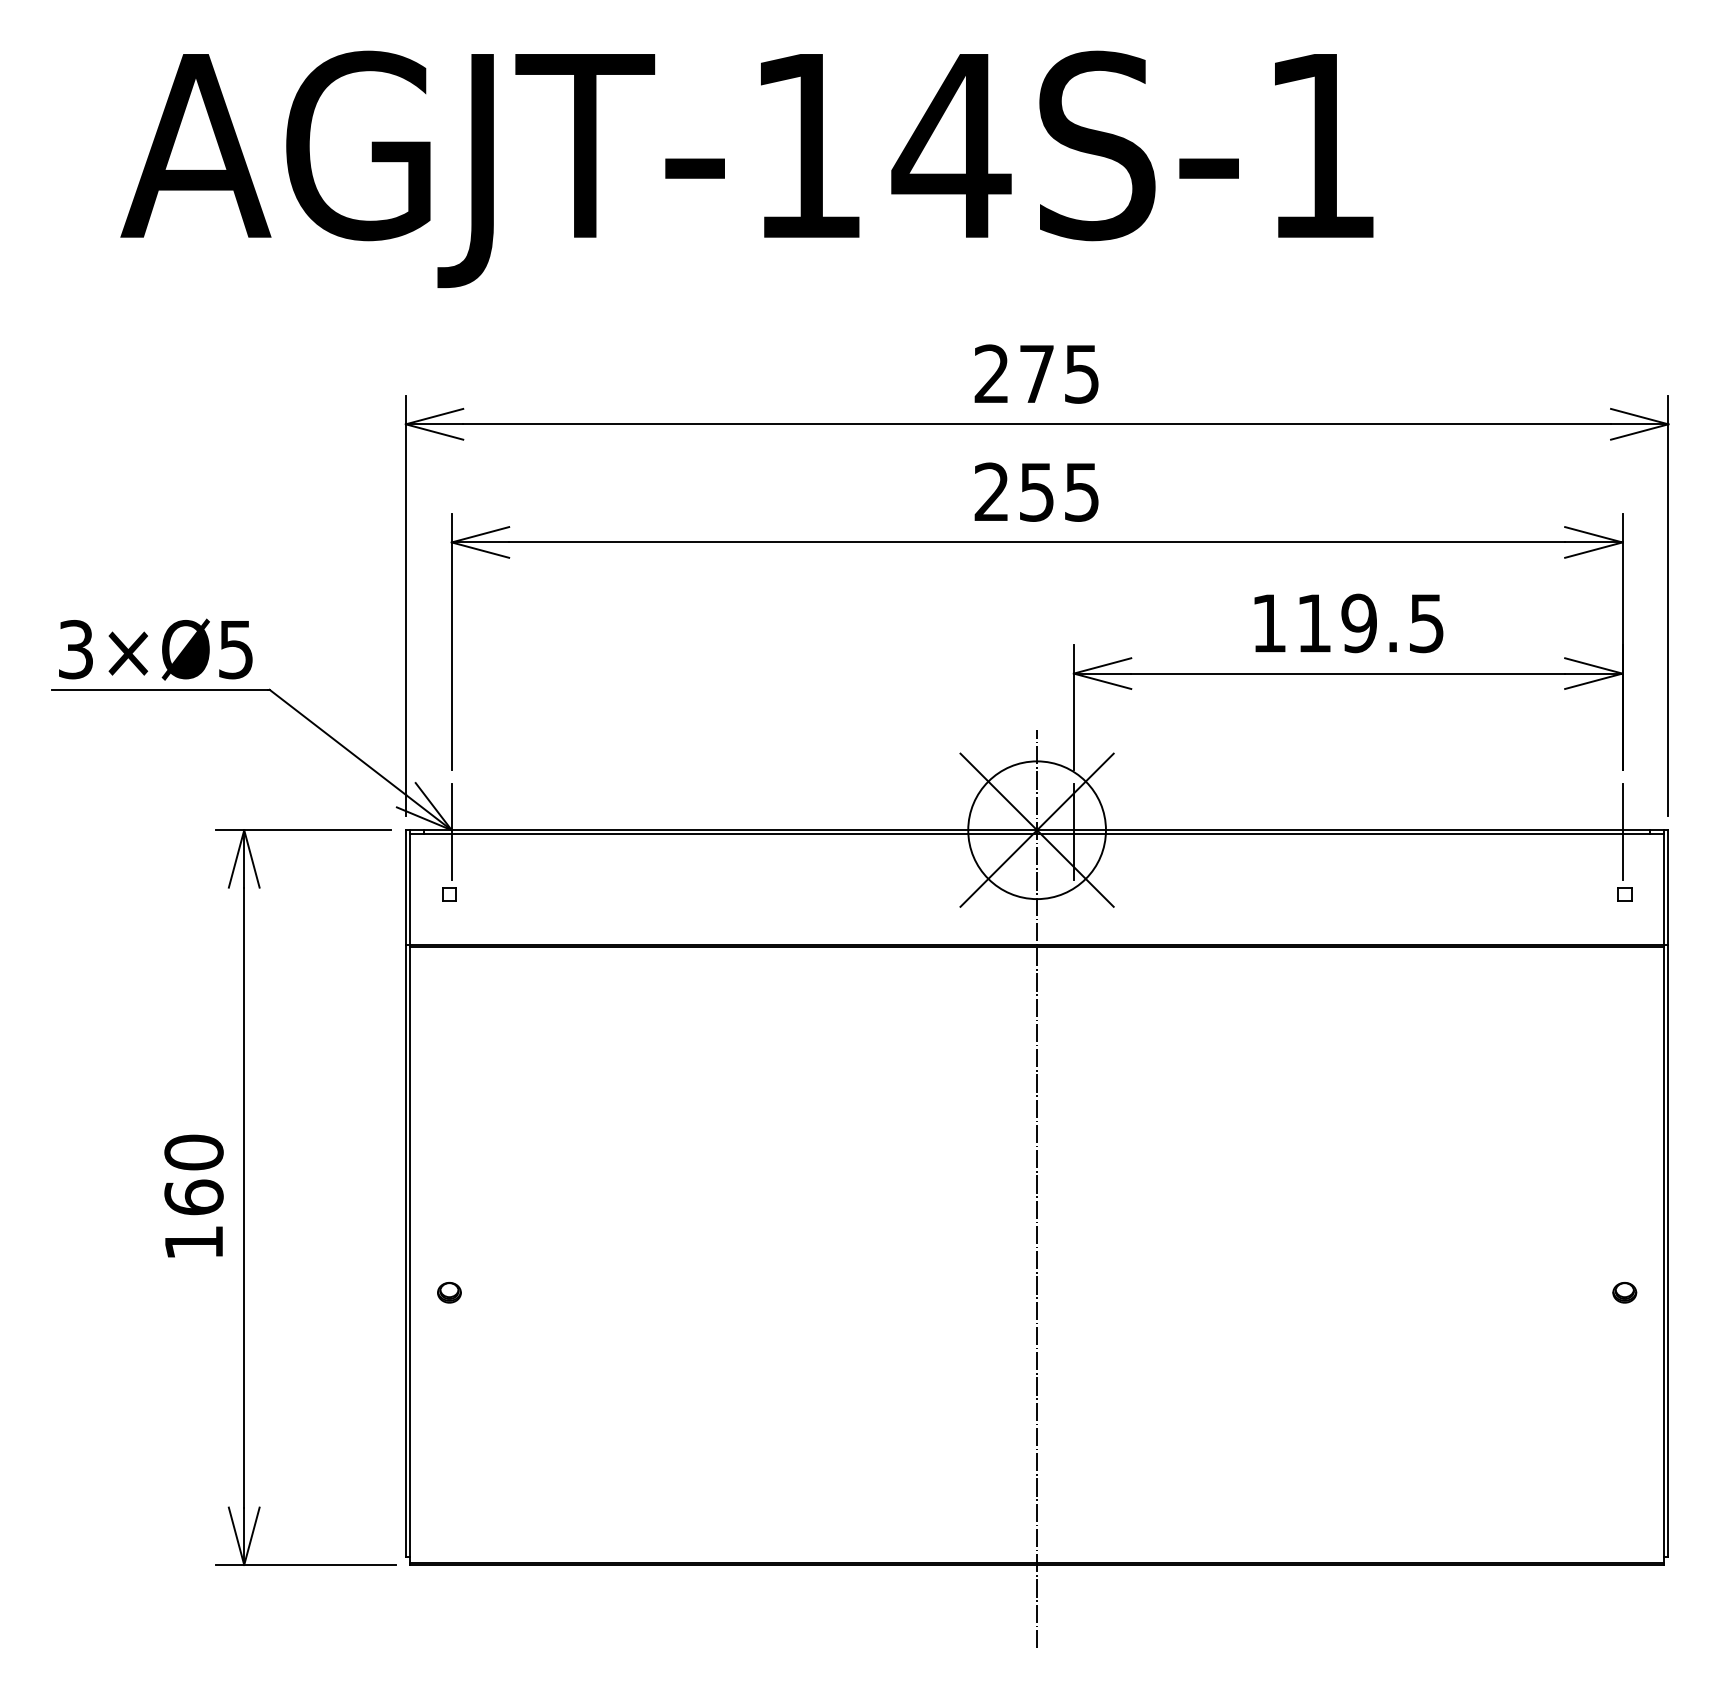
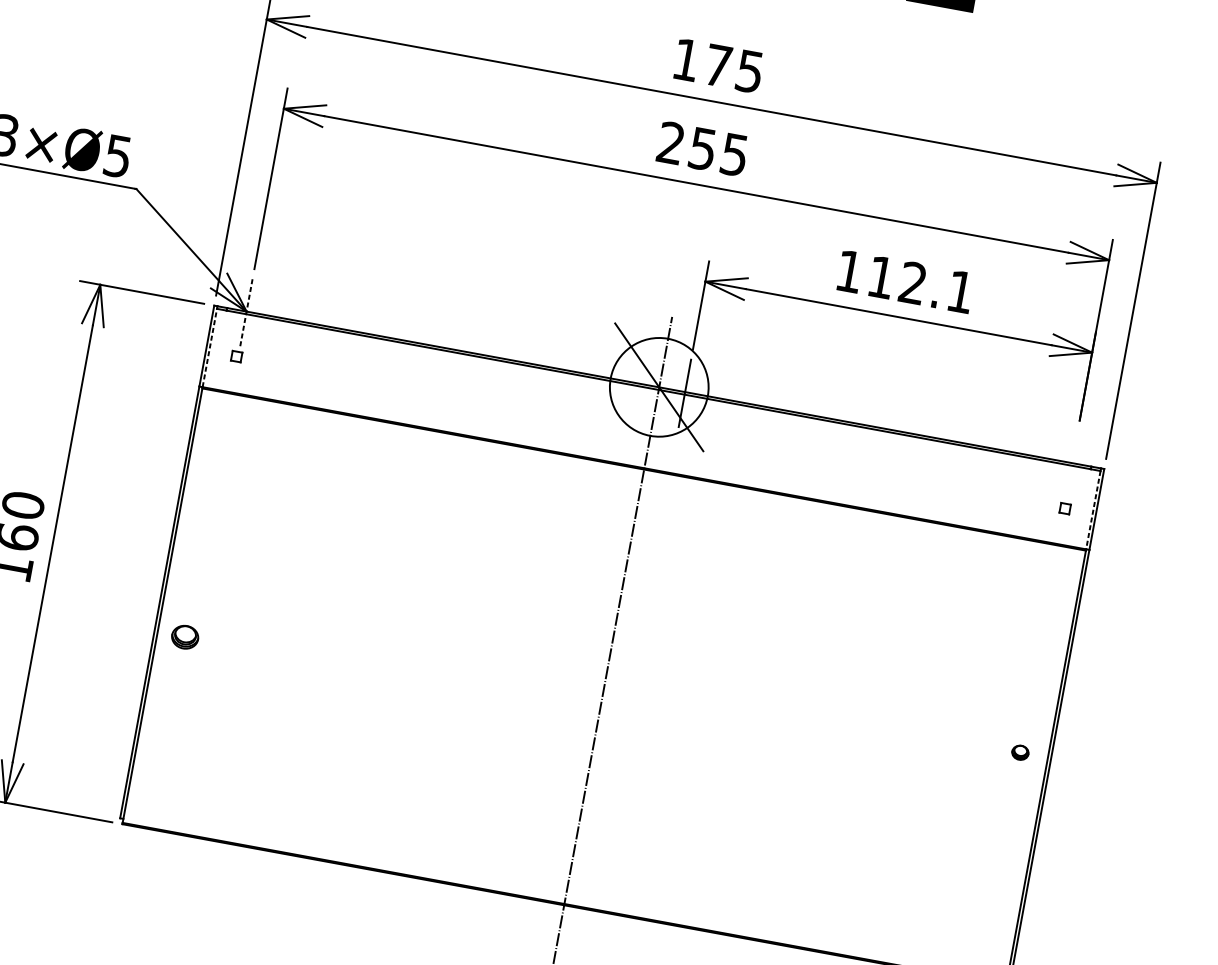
text: (991, 373) -> (686, 59), 275 -> 175
text: (1392, 623) -> (936, 287), 119.5 -> 112.1
line: (1036, 829) -> (658, 386), removed
line: (1622, 831) -> (1071, 463), removed
line: (451, 832) -> (246, 313), solid -> dashed
line: (410, 889) -> (209, 348), solid -> dashed
line: (1663, 889) -> (1093, 510), solid -> dashed
part: (449, 1292) -> (185, 637), size x1.6
part: (1624, 1292) -> (1020, 752), moved

